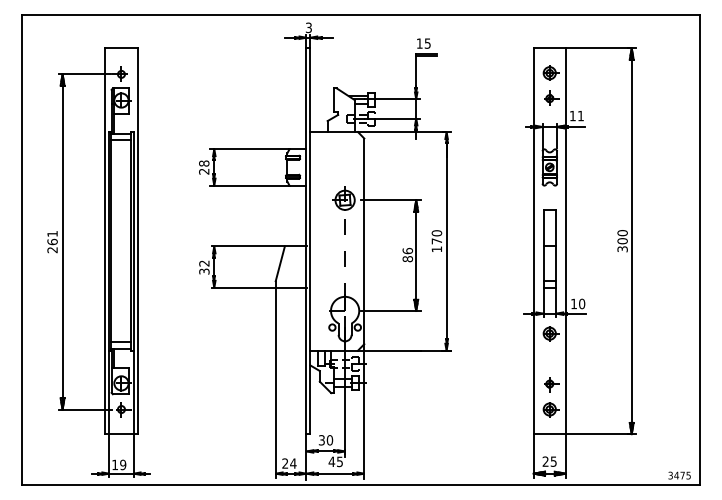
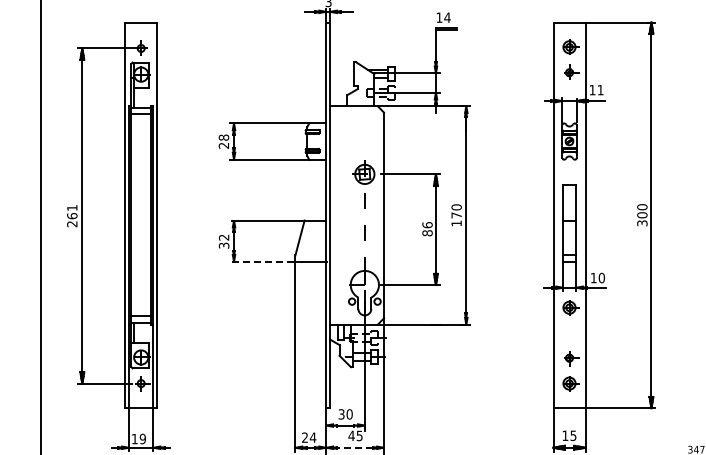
text: (427, 43) -> (447, 17), 15 -> 14
line: (242, 287) -> (262, 261), solid -> dashed
text: (545, 461) -> (565, 435), 25 -> 15
line: (335, 473) -> (355, 447), solid -> dashed

